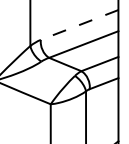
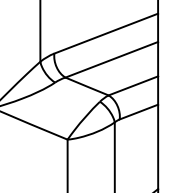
line: (79, 24) -> (106, 32), dashed -> solid

